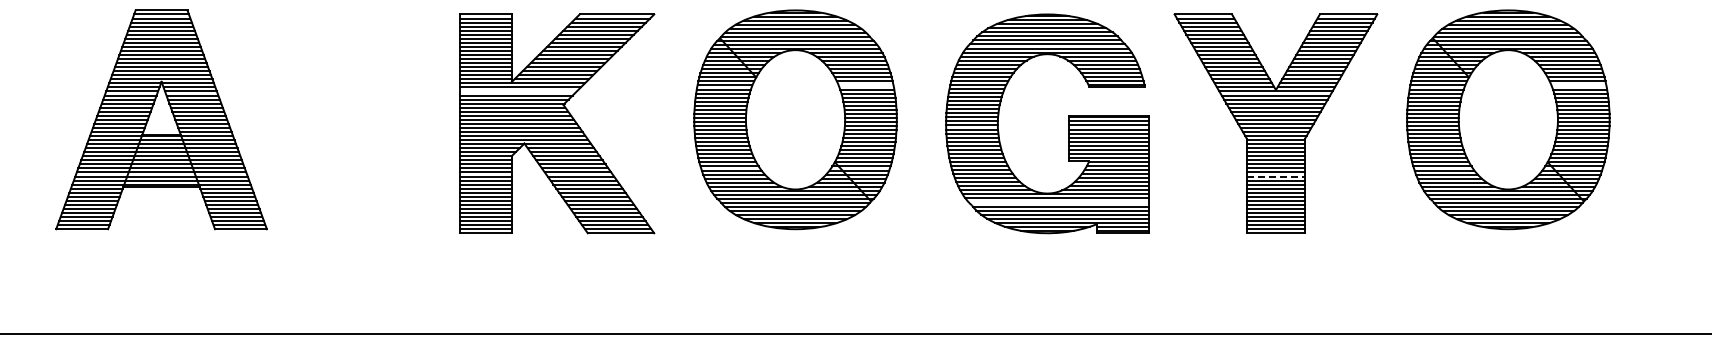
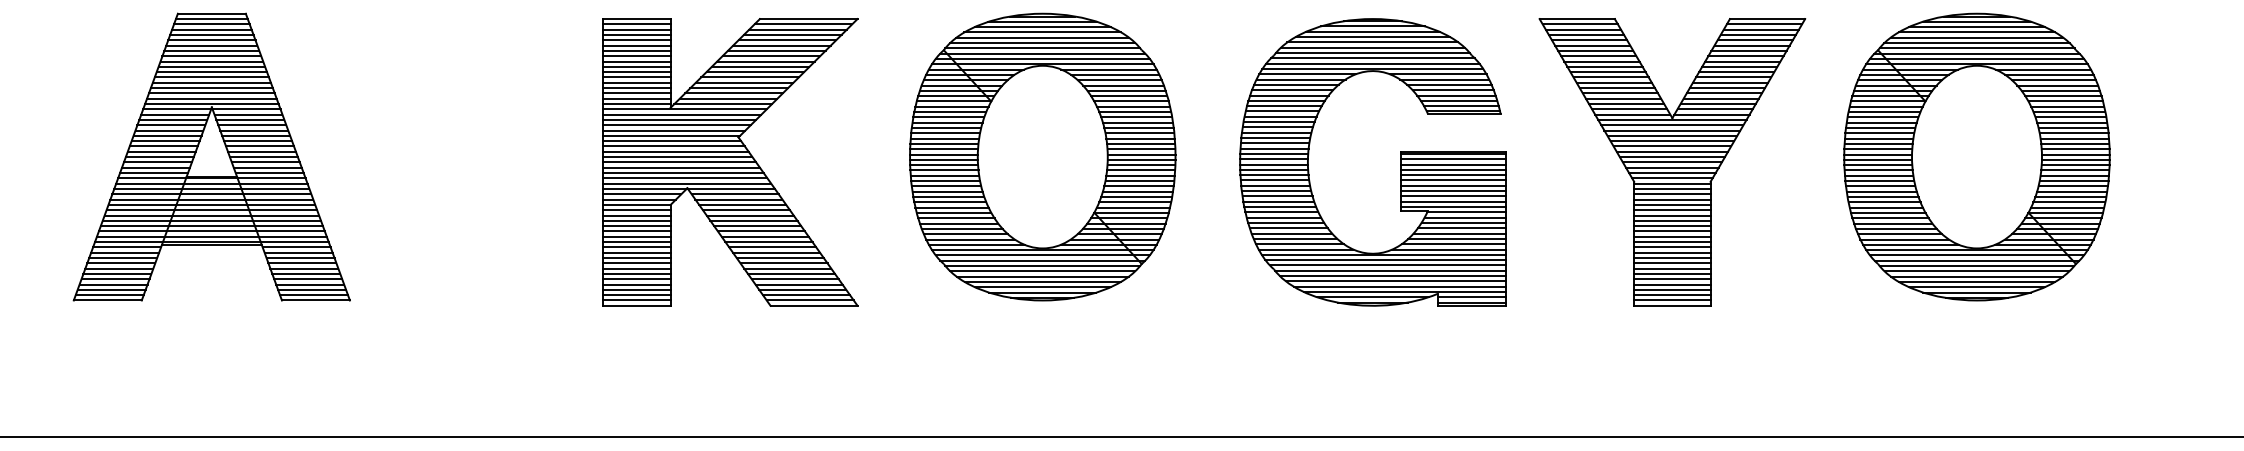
line: (865, 85) -> (1134, 112), added
line: (1578, 85) -> (2068, 112), added
line: (517, 91) -> (678, 119), added
line: (1276, 176) -> (1673, 231), dashed -> solid
line: (1058, 202) -> (1387, 265), added

